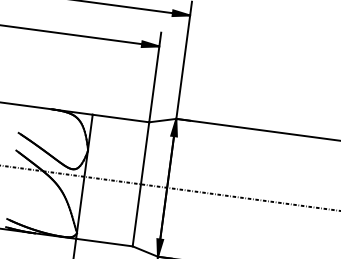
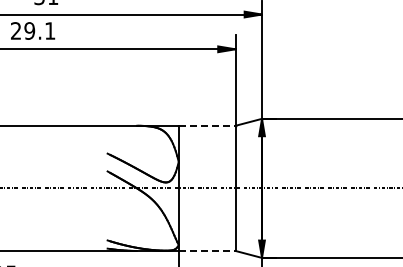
line: (121, 118) -> (207, 125), solid -> dashed
line: (104, 242) -> (207, 250), solid -> dashed

